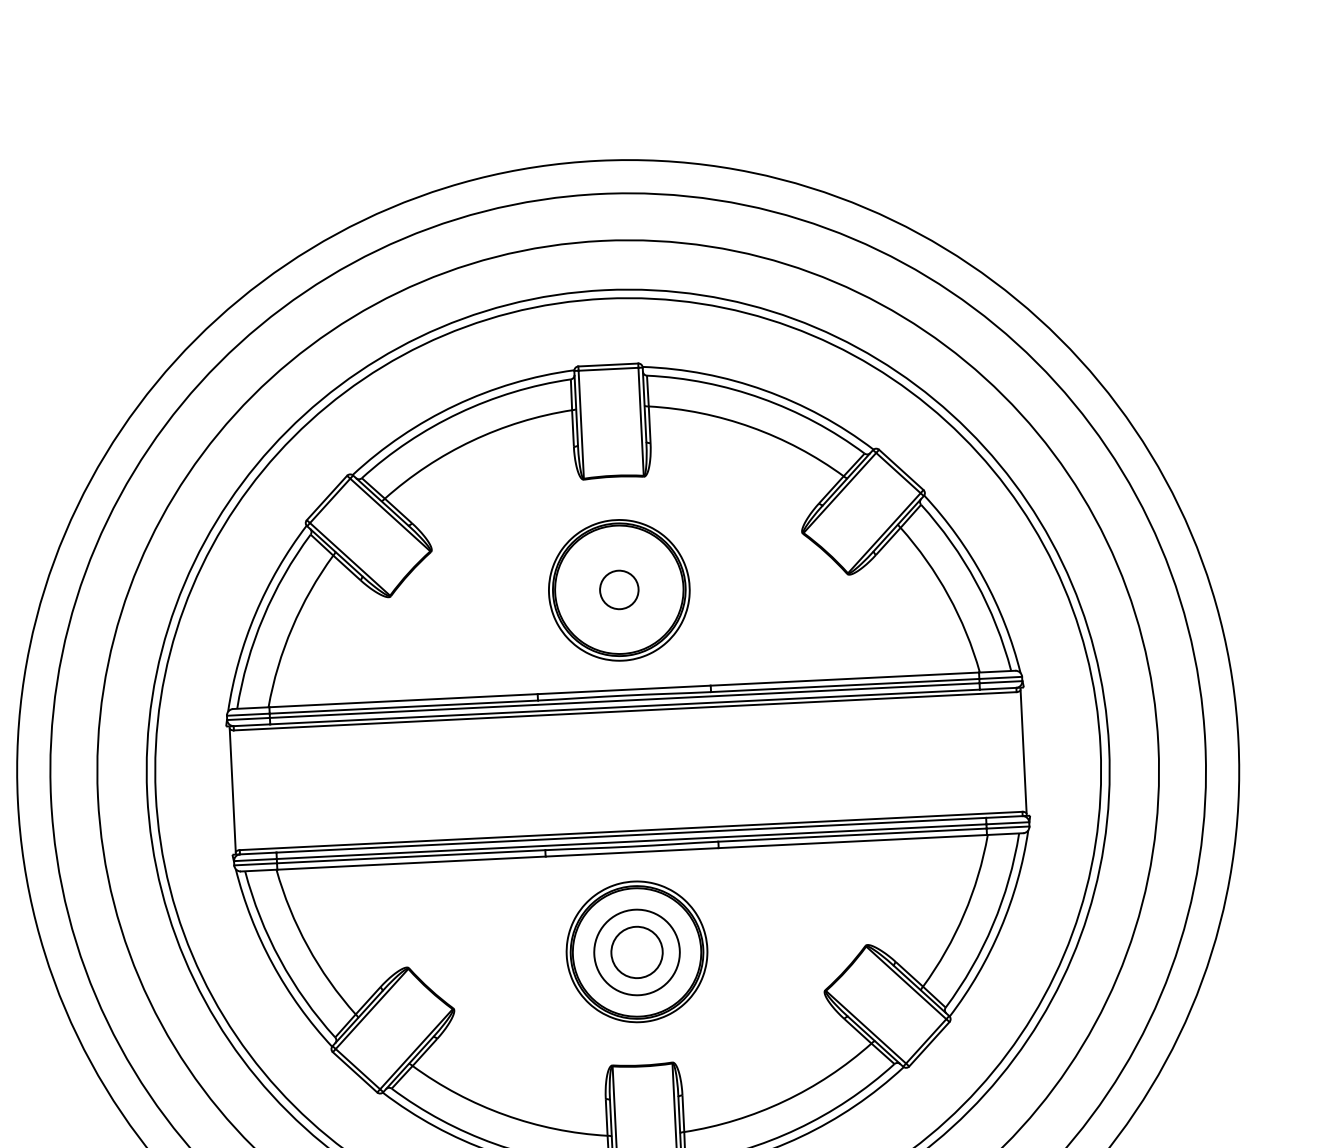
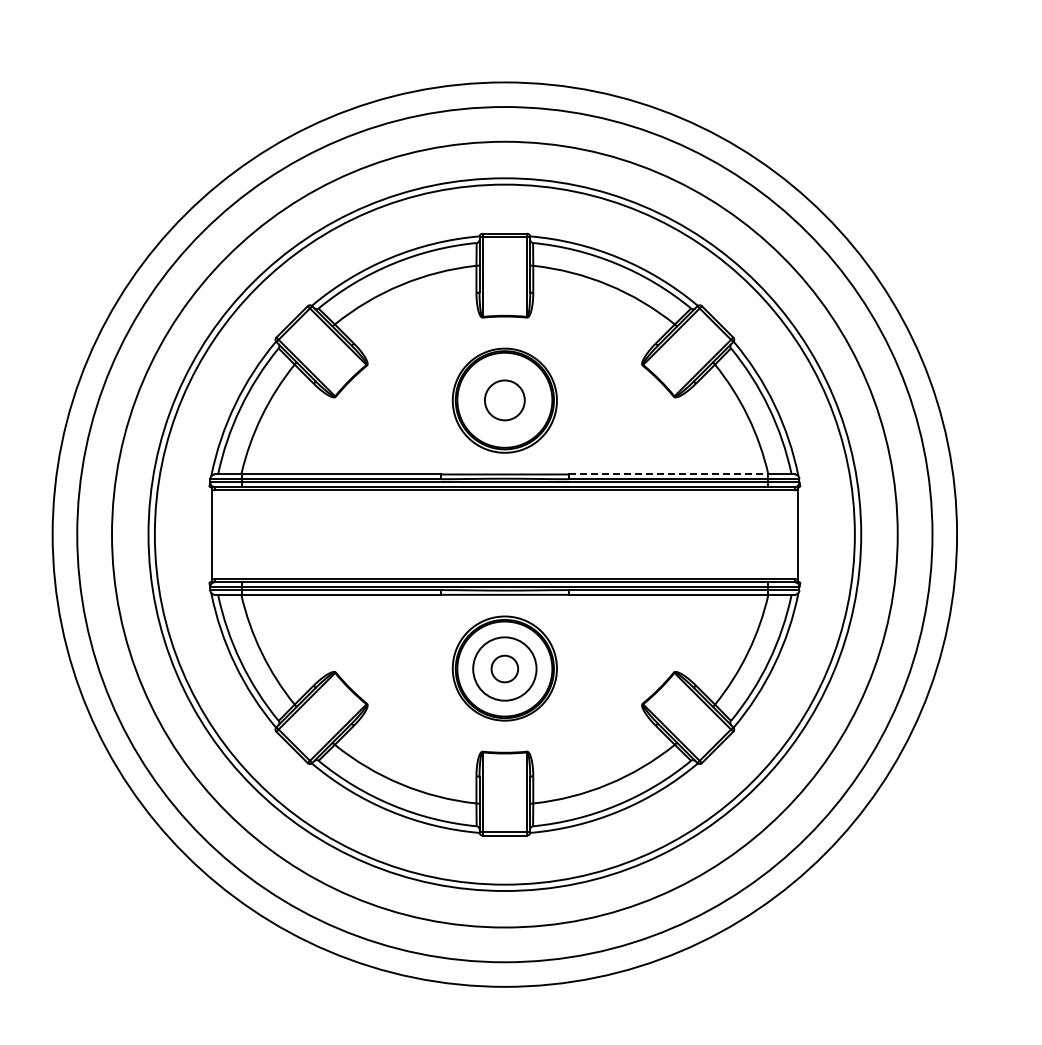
circle: (618, 590) -> (504, 400), size x1.4
line: (845, 679) -> (668, 474), solid -> dashed
circle: (636, 953) -> (504, 669), size x0.7

